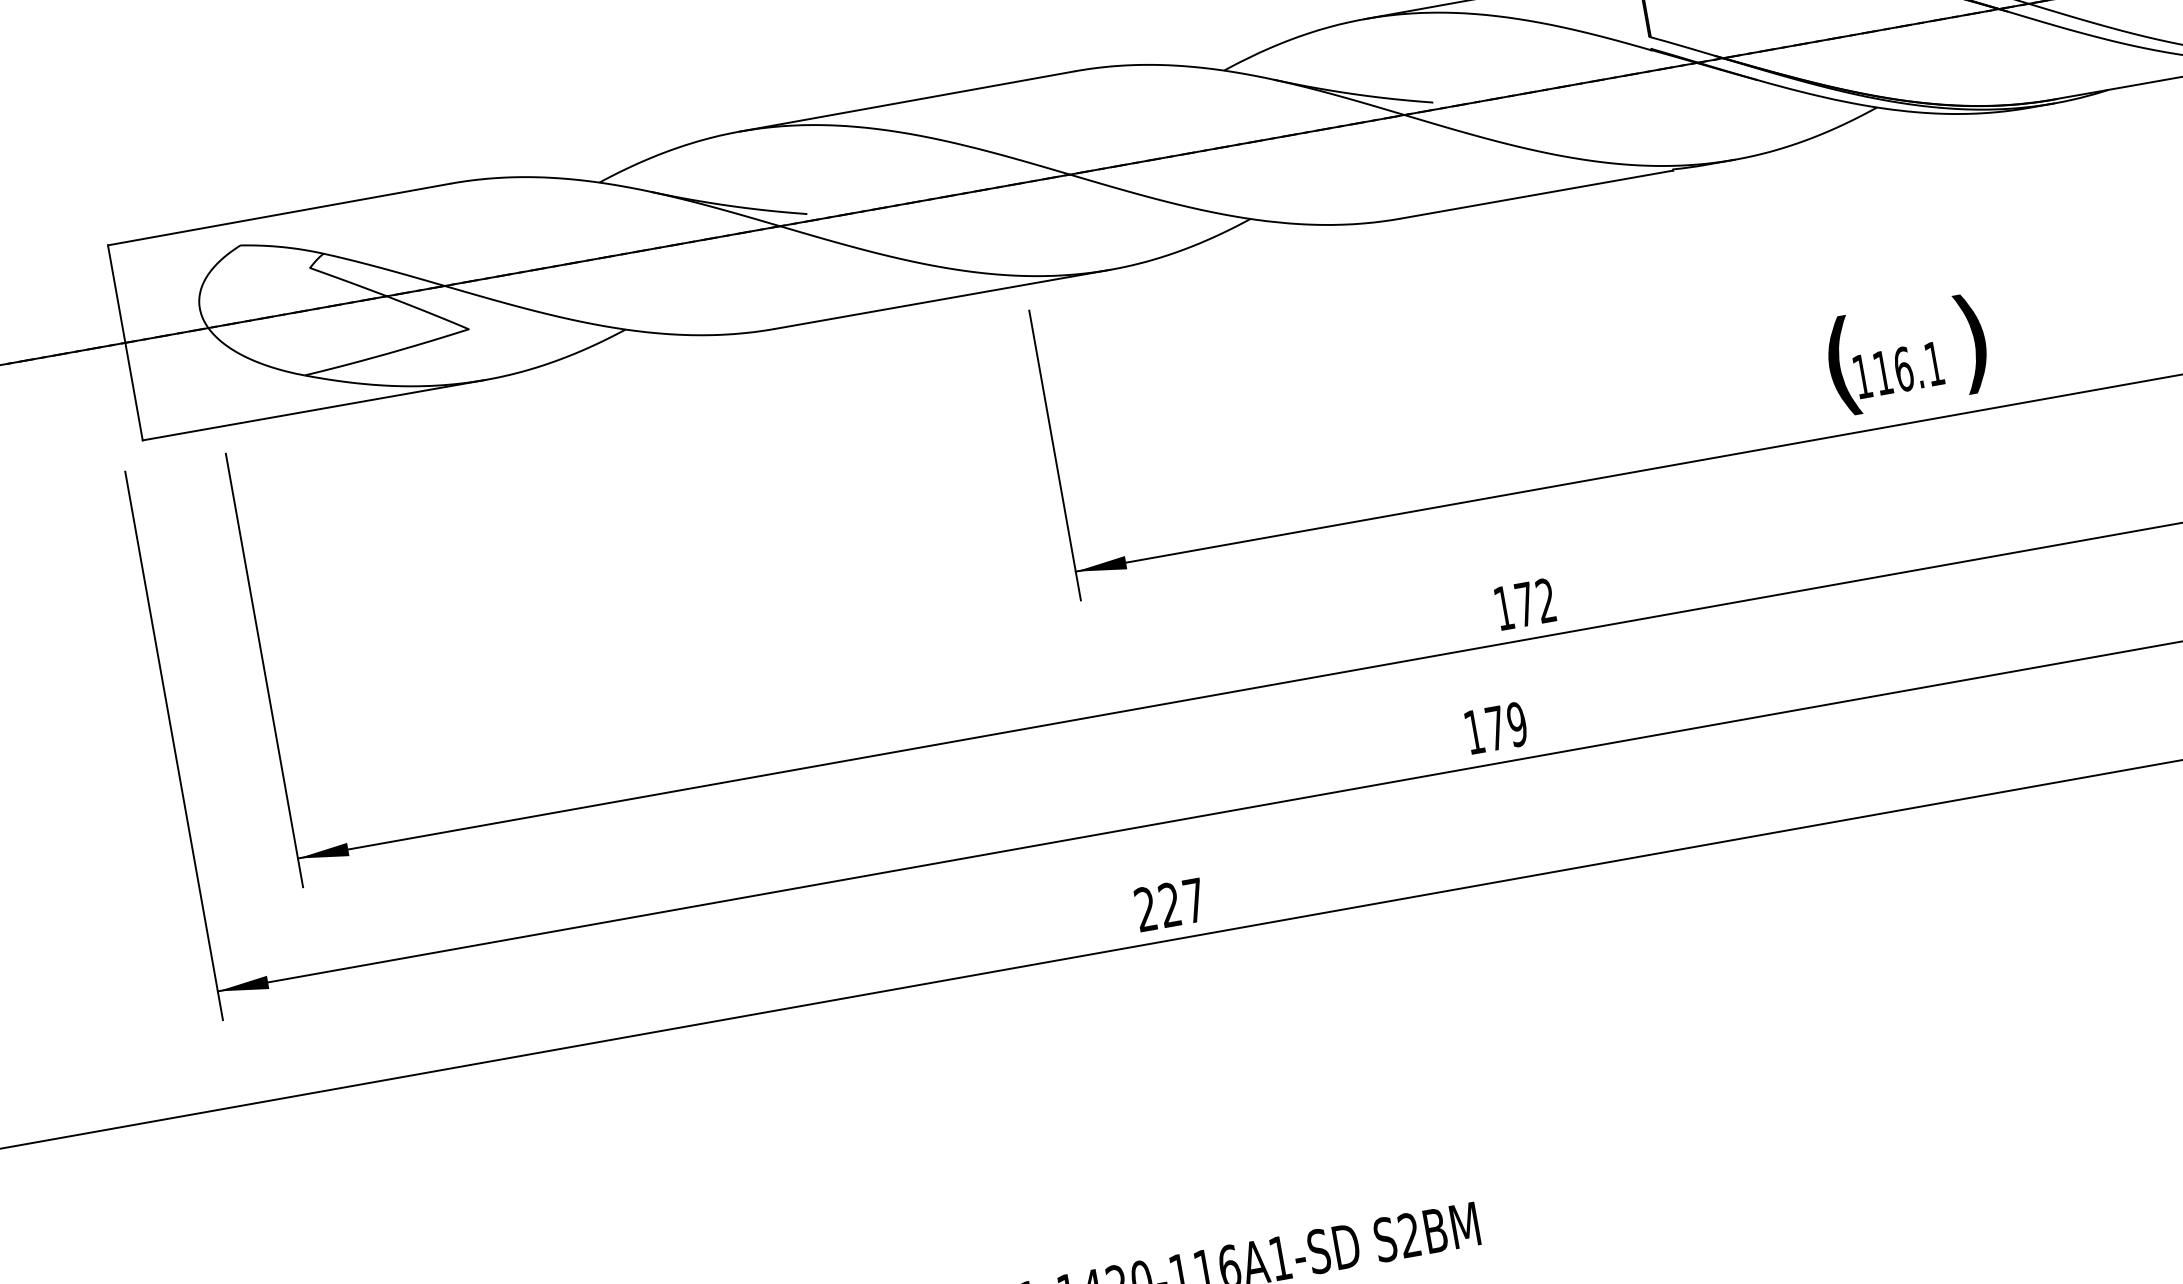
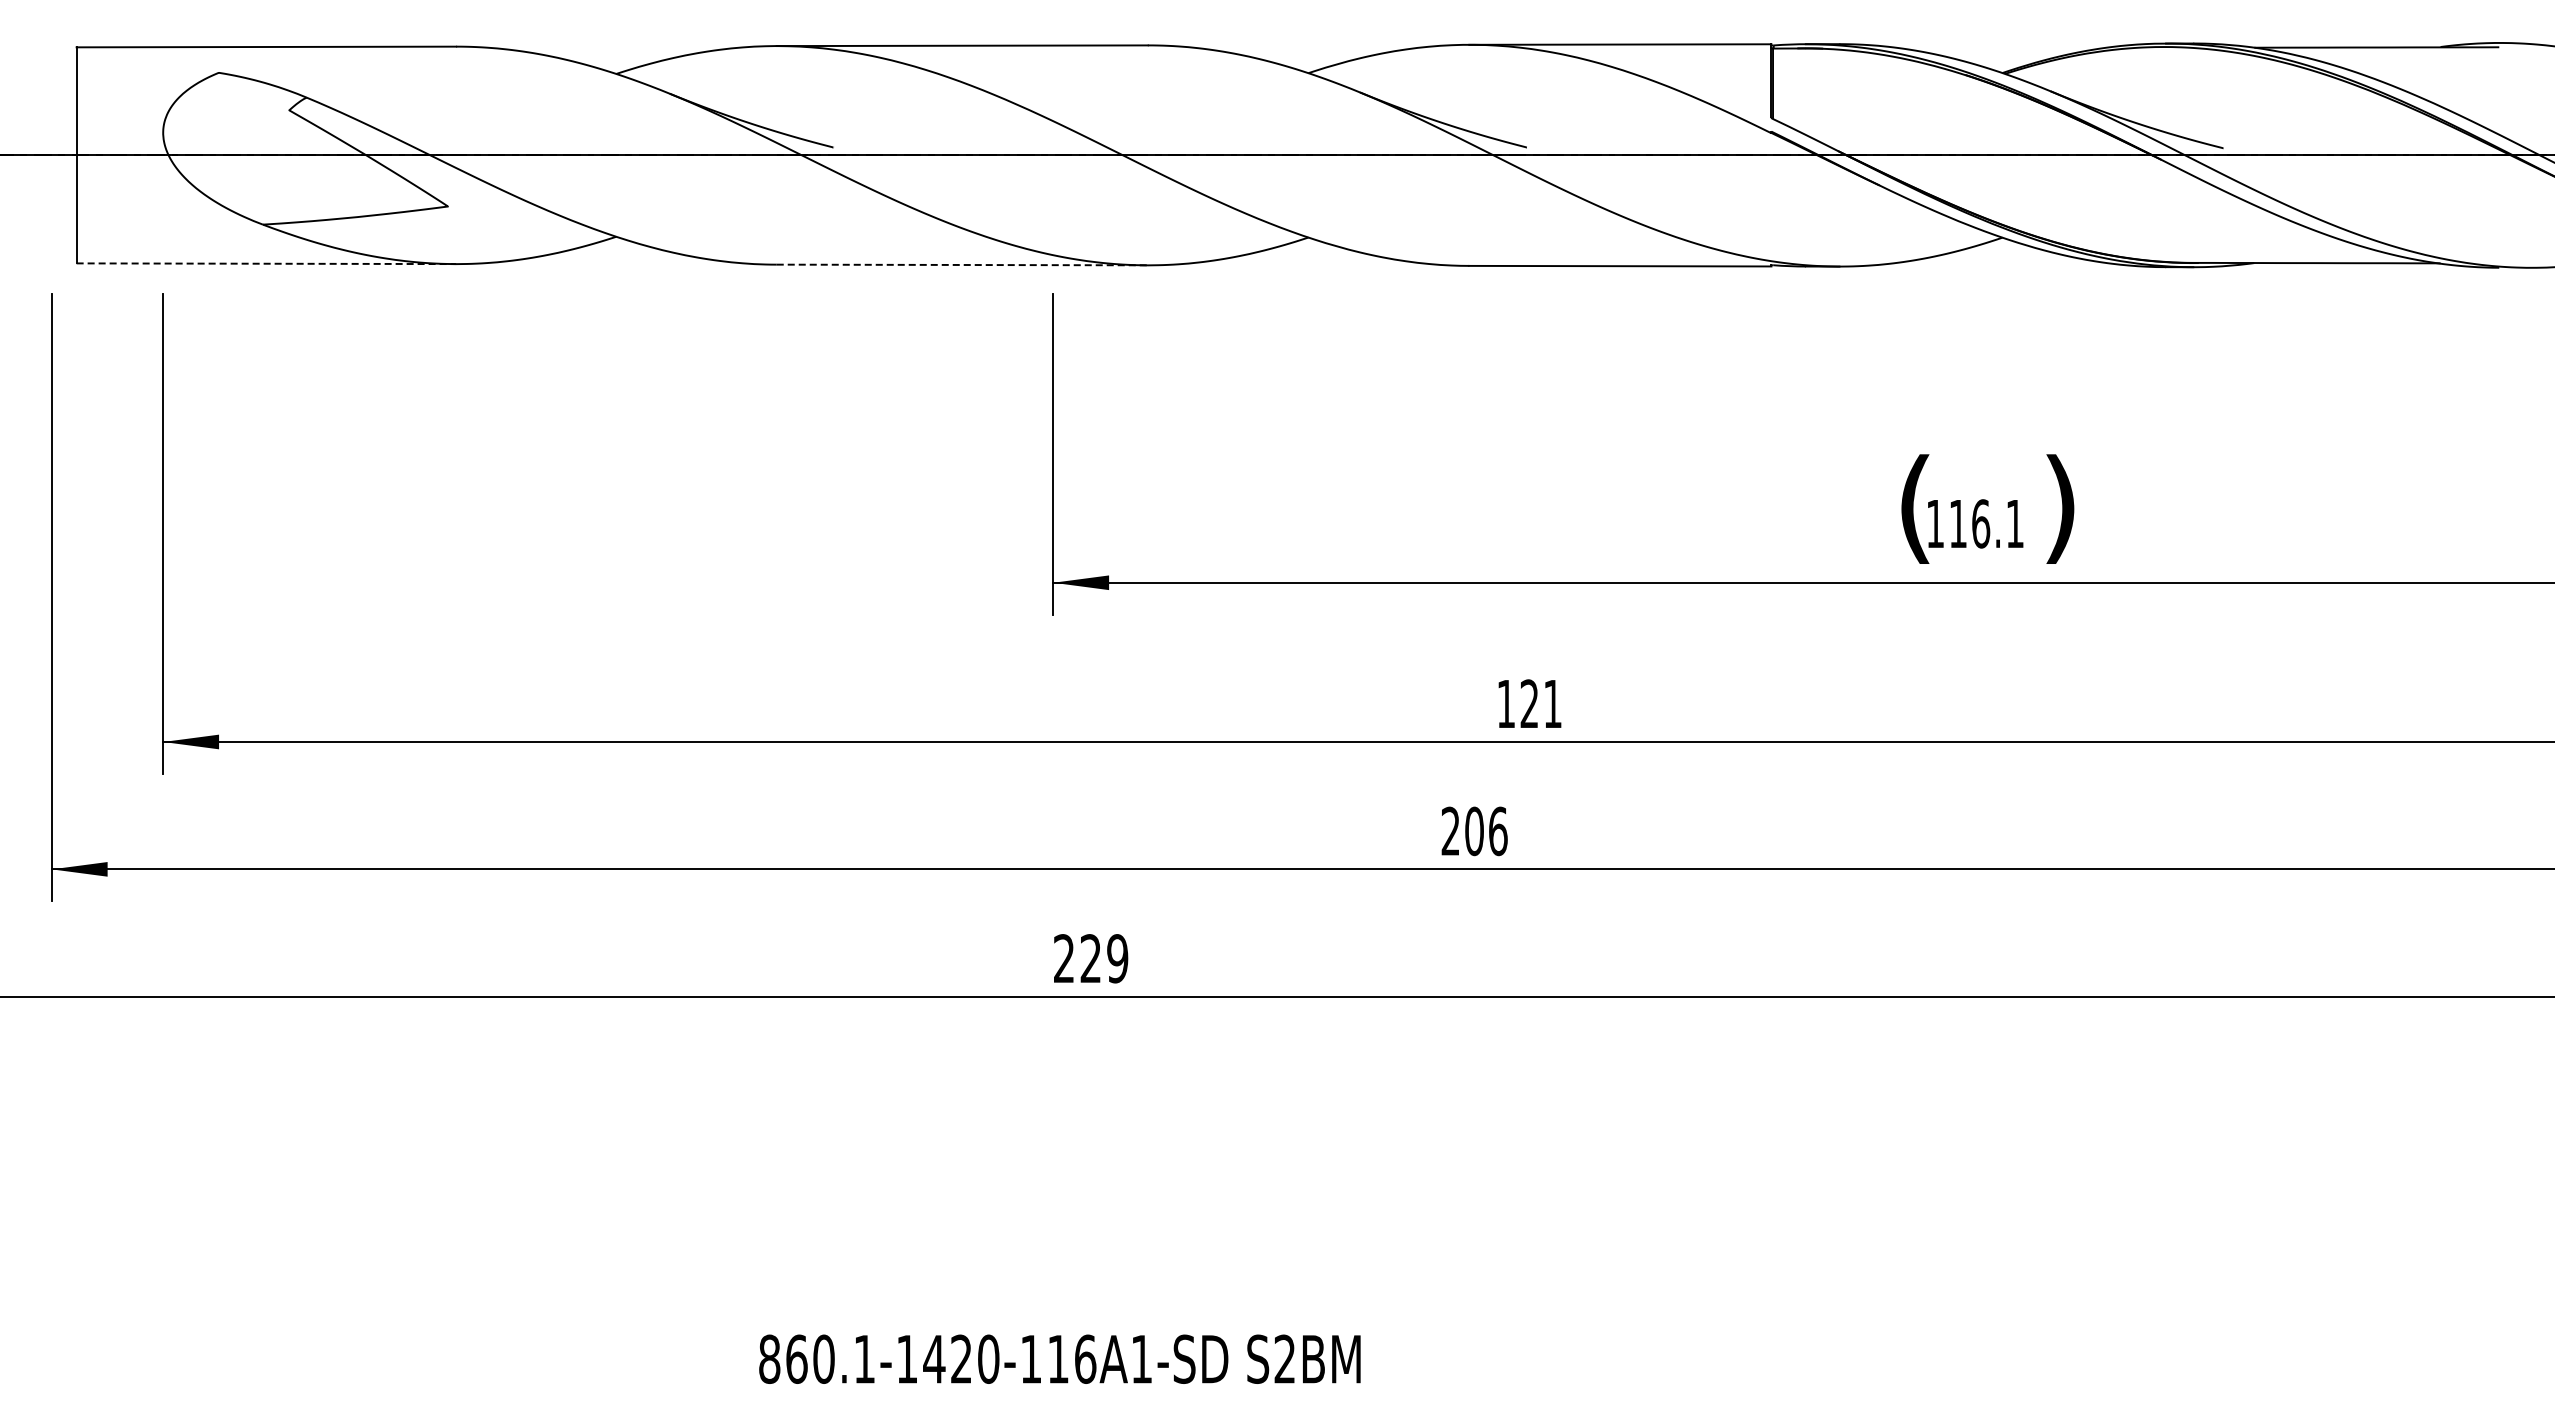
line: (942, 298) -> (962, 264), solid -> dashed
line: (314, 409) -> (266, 263), solid -> dashed
text: (1534, 602) -> (1540, 703), 172 -> 121
text: (1495, 728) -> (1474, 831), 179 -> 206
text: (1194, 900) -> (1117, 958), 227 -> 229

